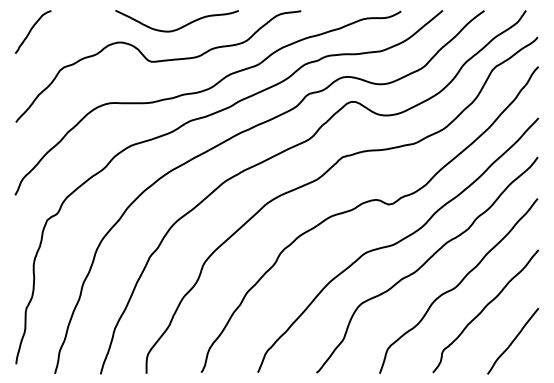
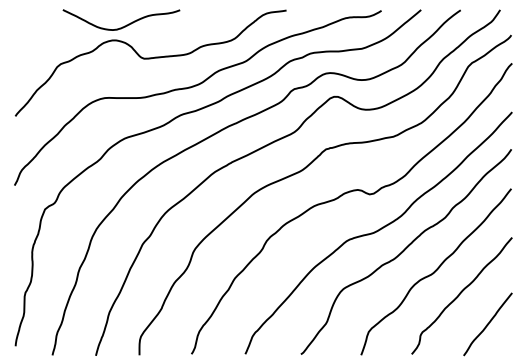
curve: (180, 26) -> (124, 25), moved
curve: (30, 32) -> (29, 30), removed

